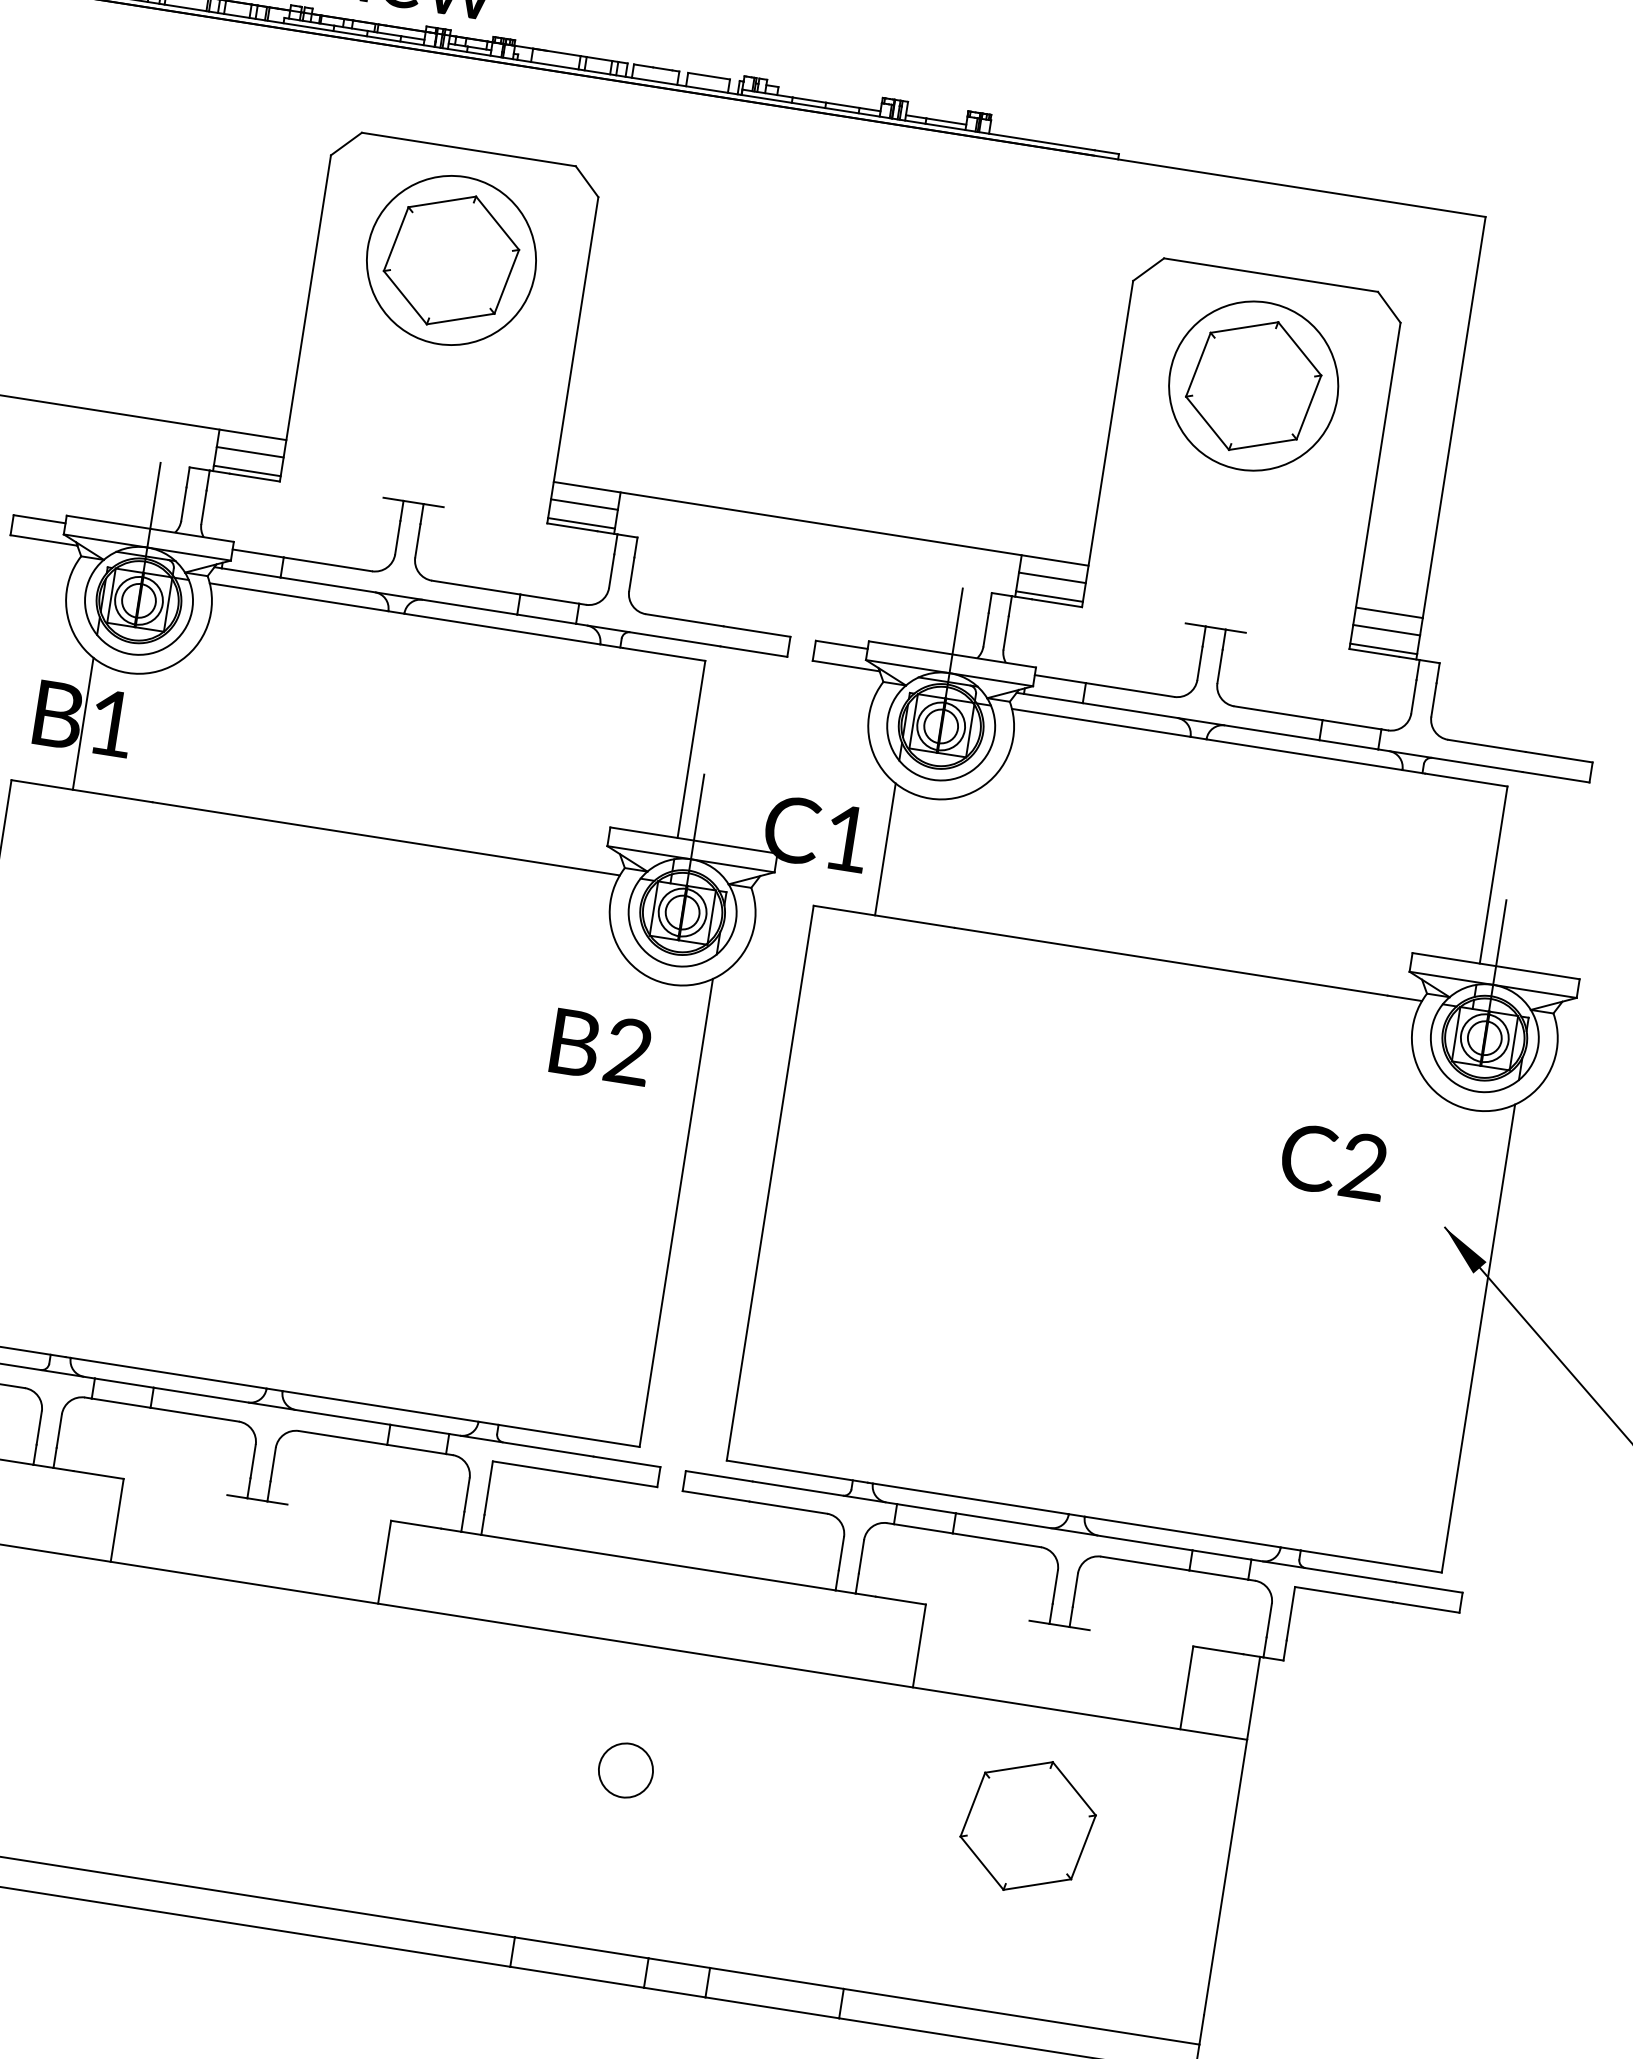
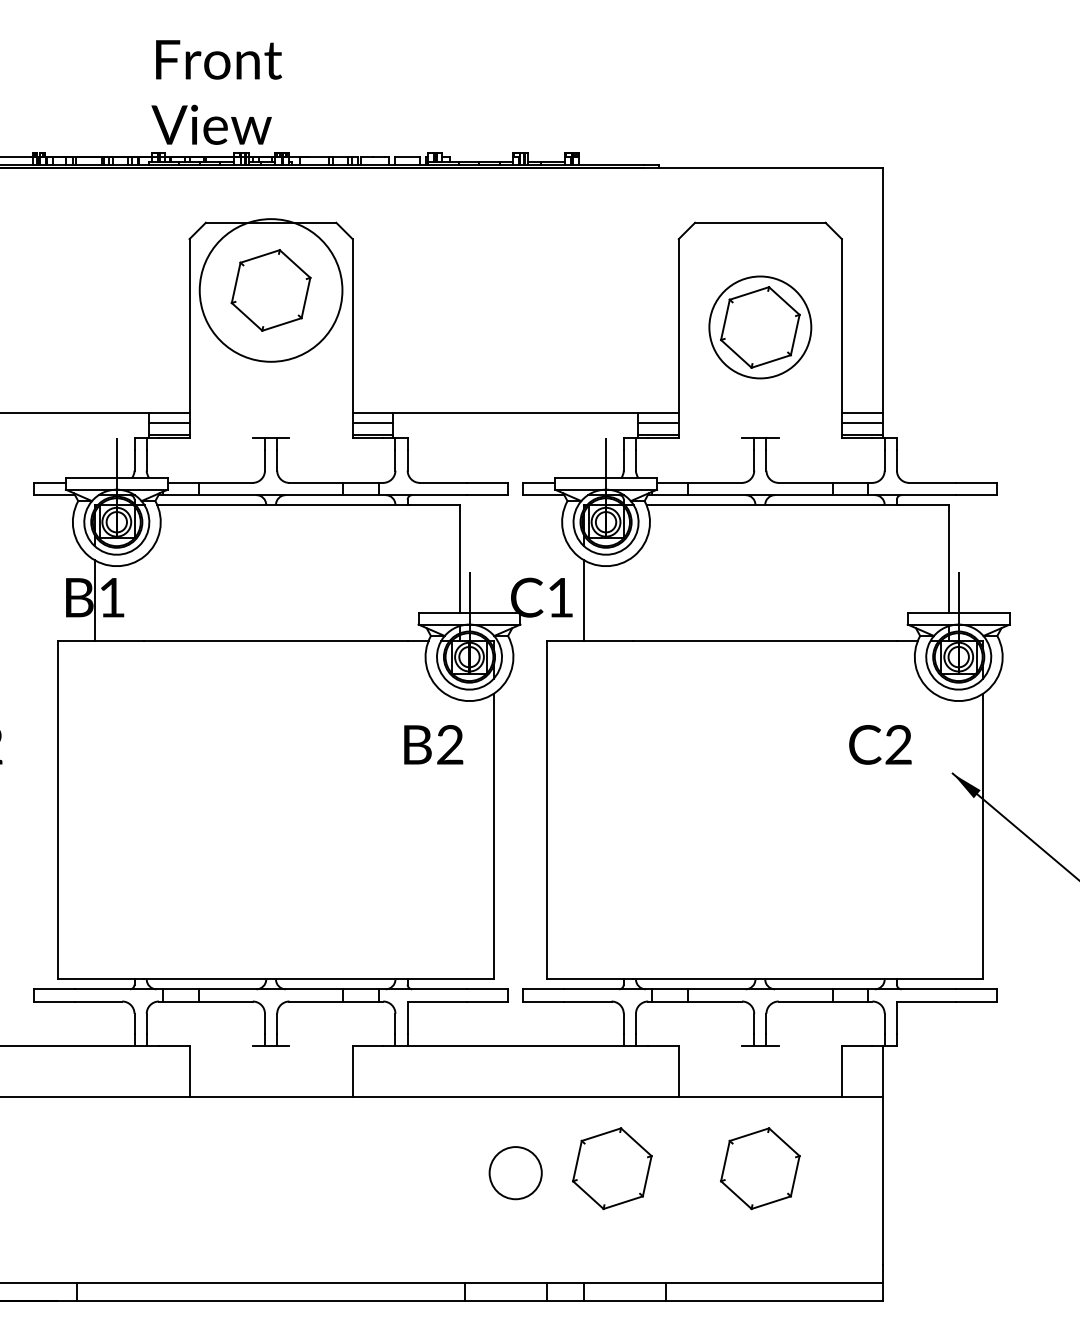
circle: (452, 260) -> (271, 290), size x1.4
part: (1253, 386) -> (760, 327), moved
circle: (625, 1769) -> (515, 1172), size x1.6
part: (785, 1787) -> (612, 1168), added

